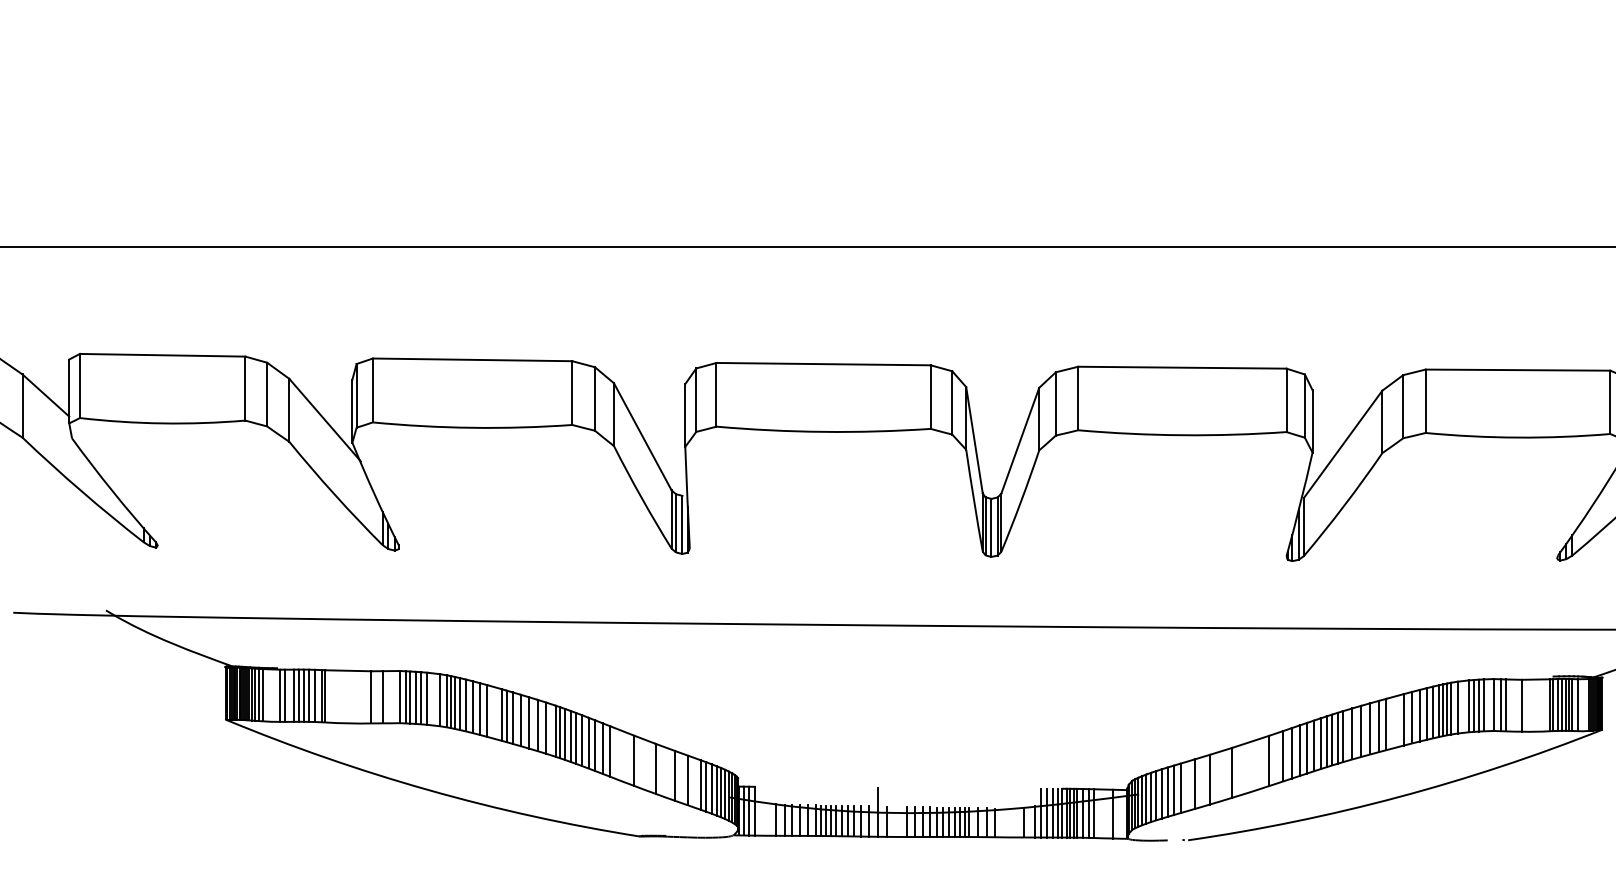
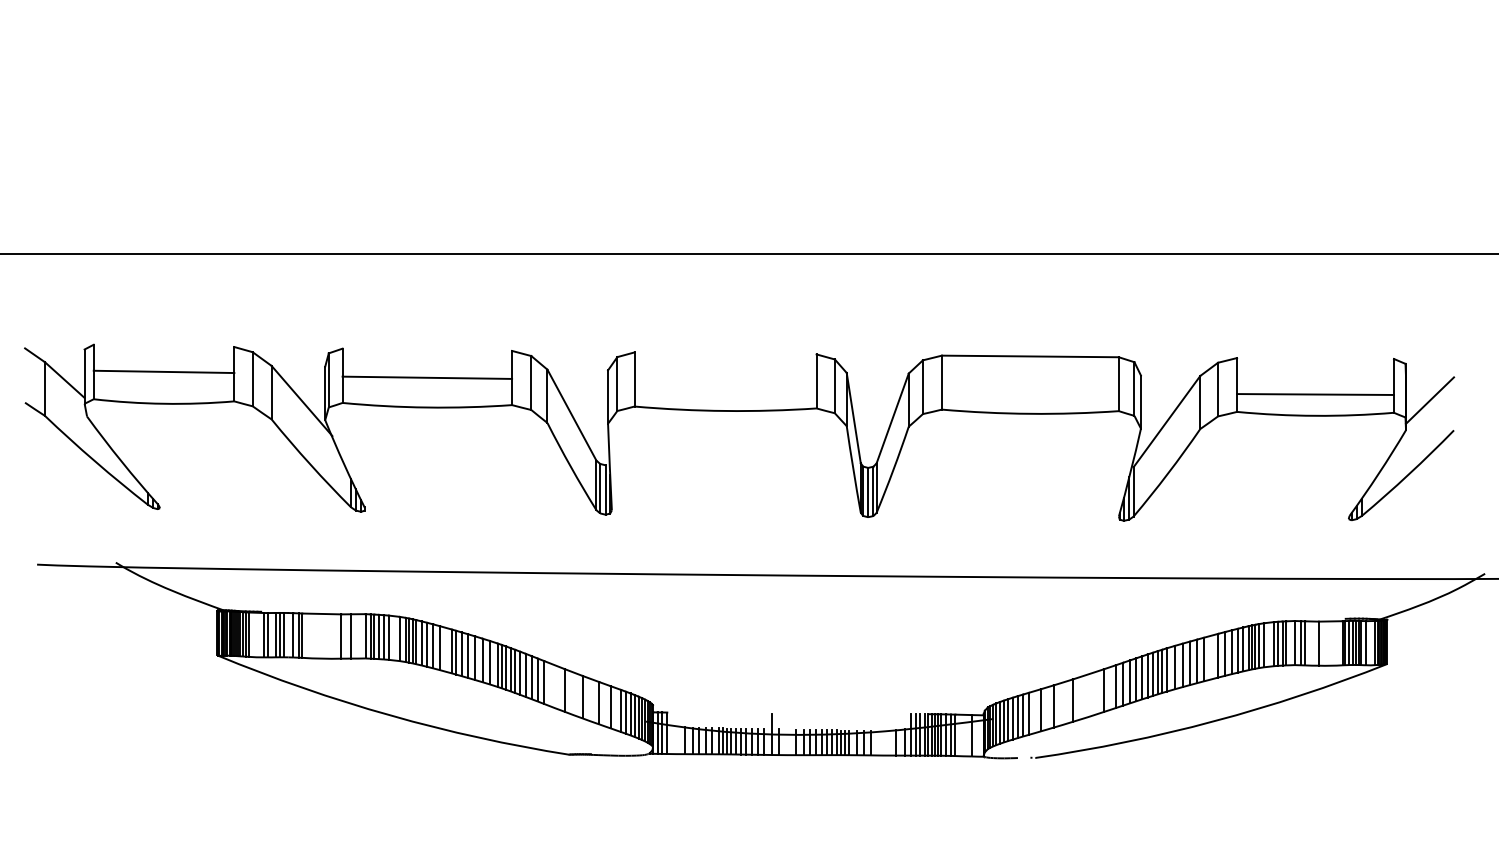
line: (162, 354) -> (163, 371), moved
line: (472, 359) -> (427, 377), moved
line: (823, 364) -> (725, 353), removed
line: (1517, 370) -> (1315, 394), moved
line: (309, 696) -> (288, 635), removed

